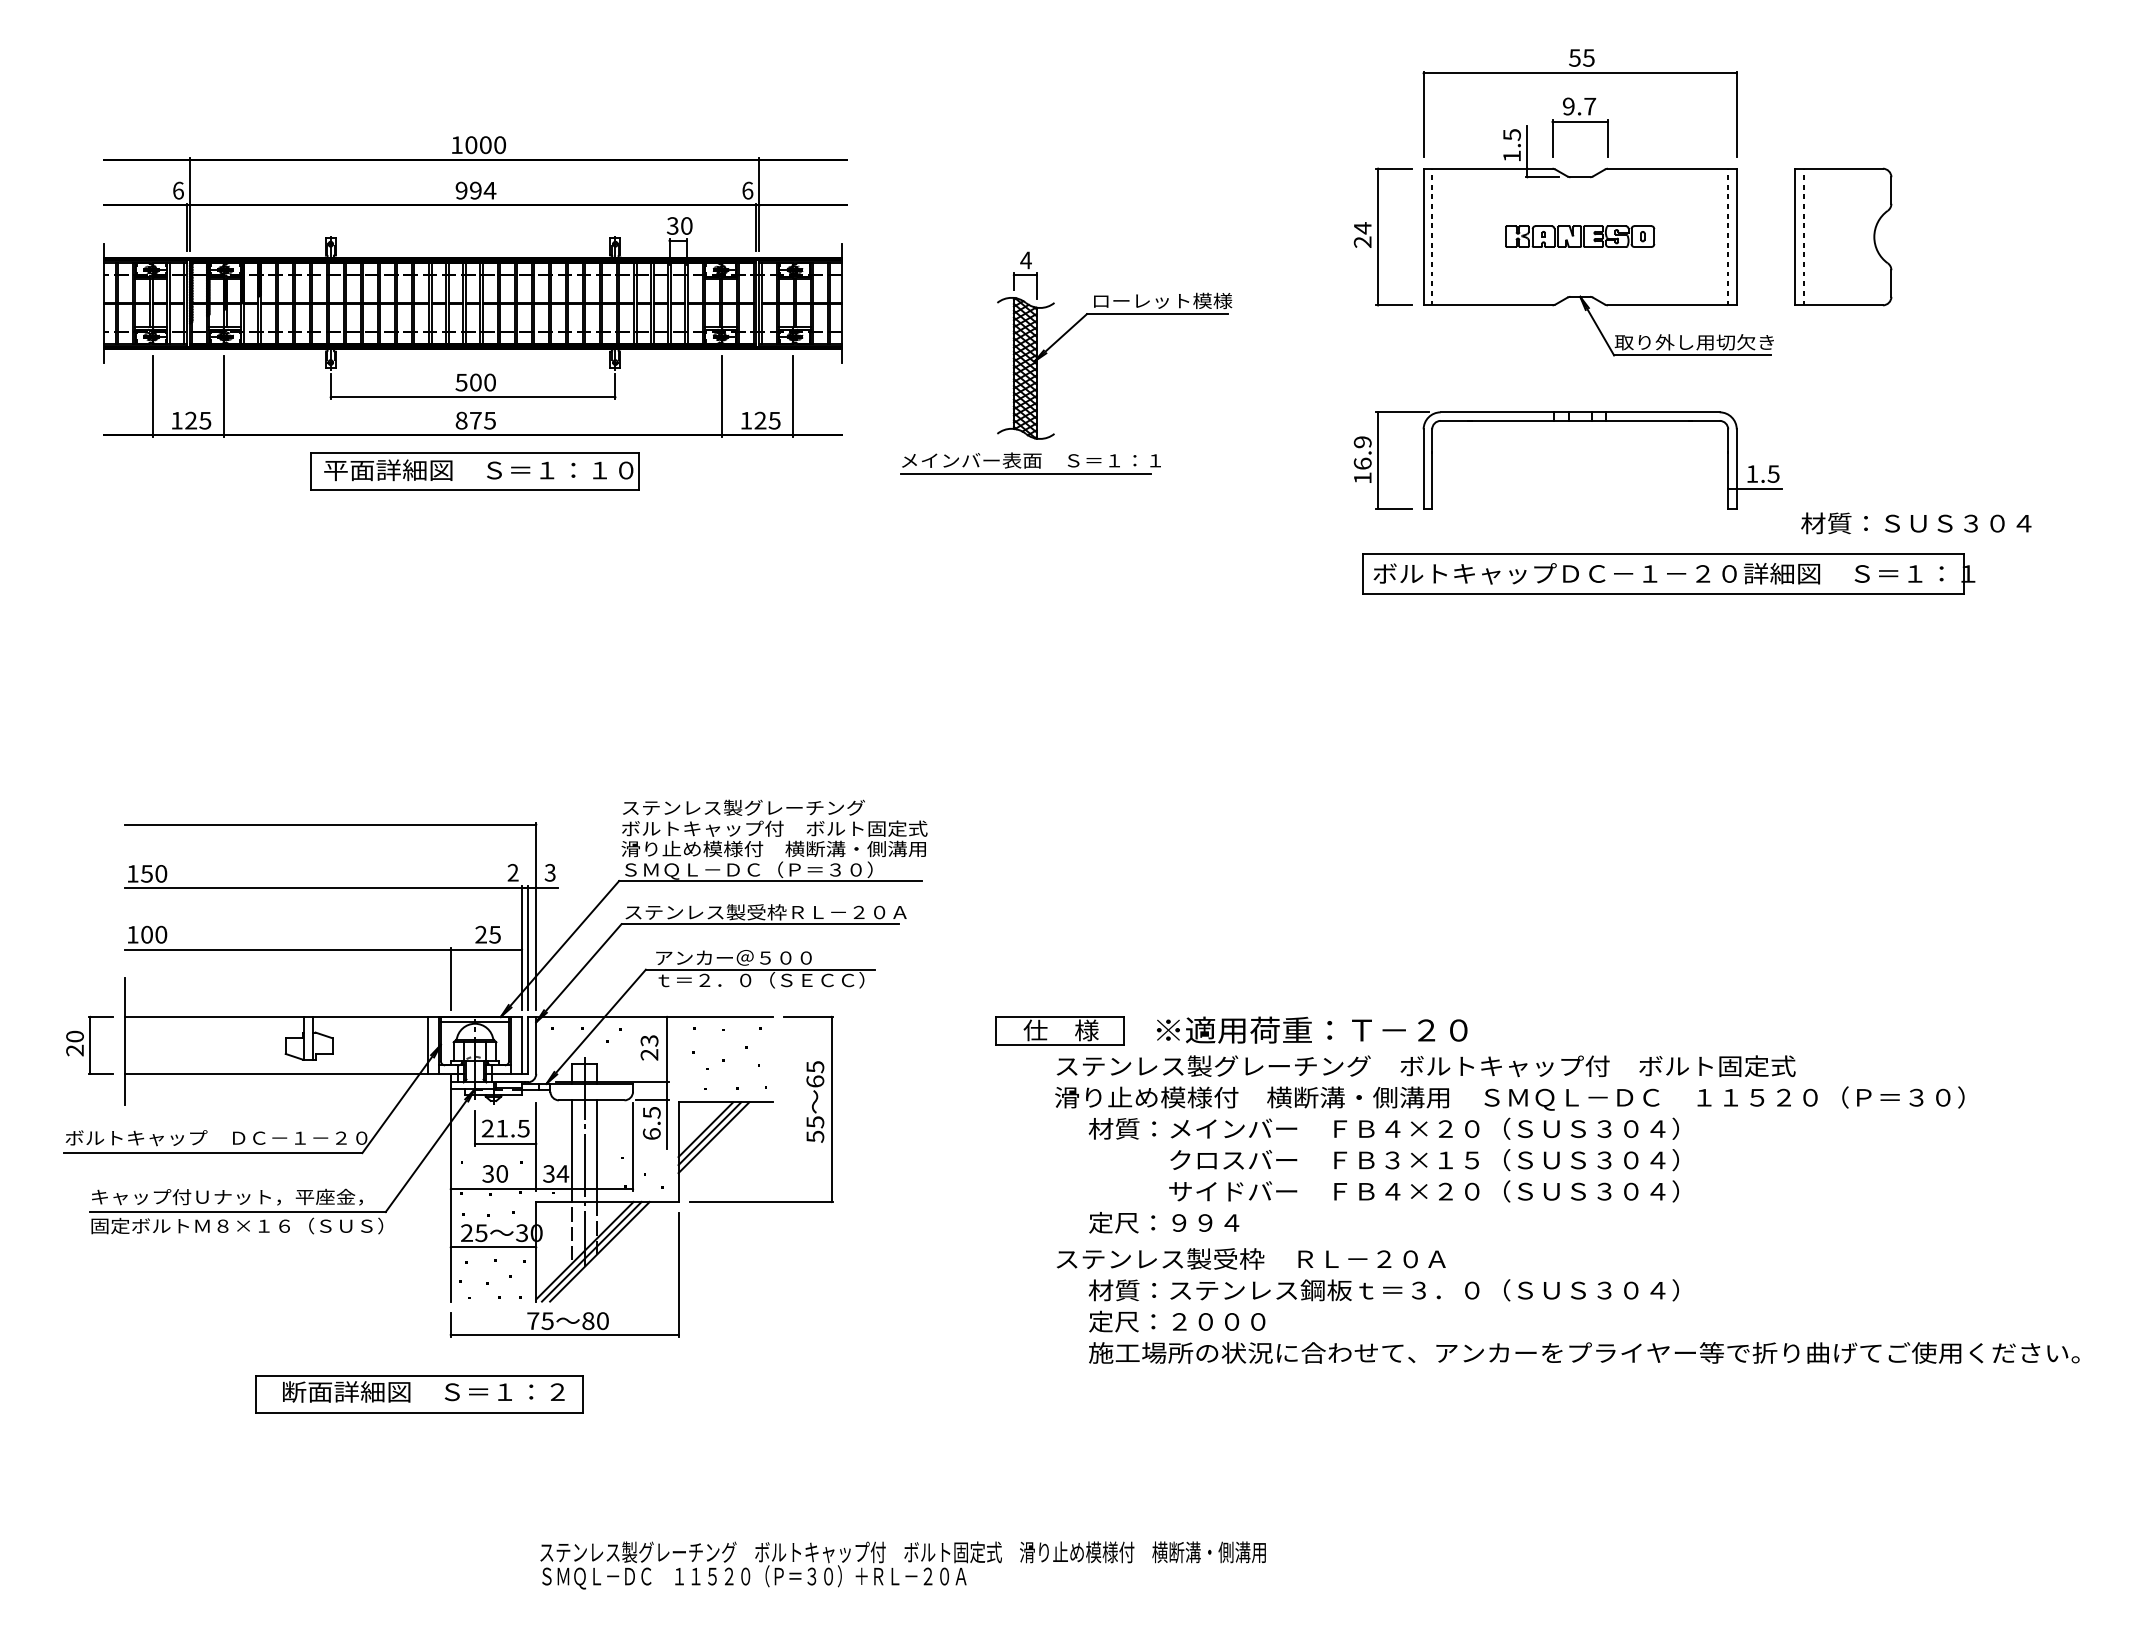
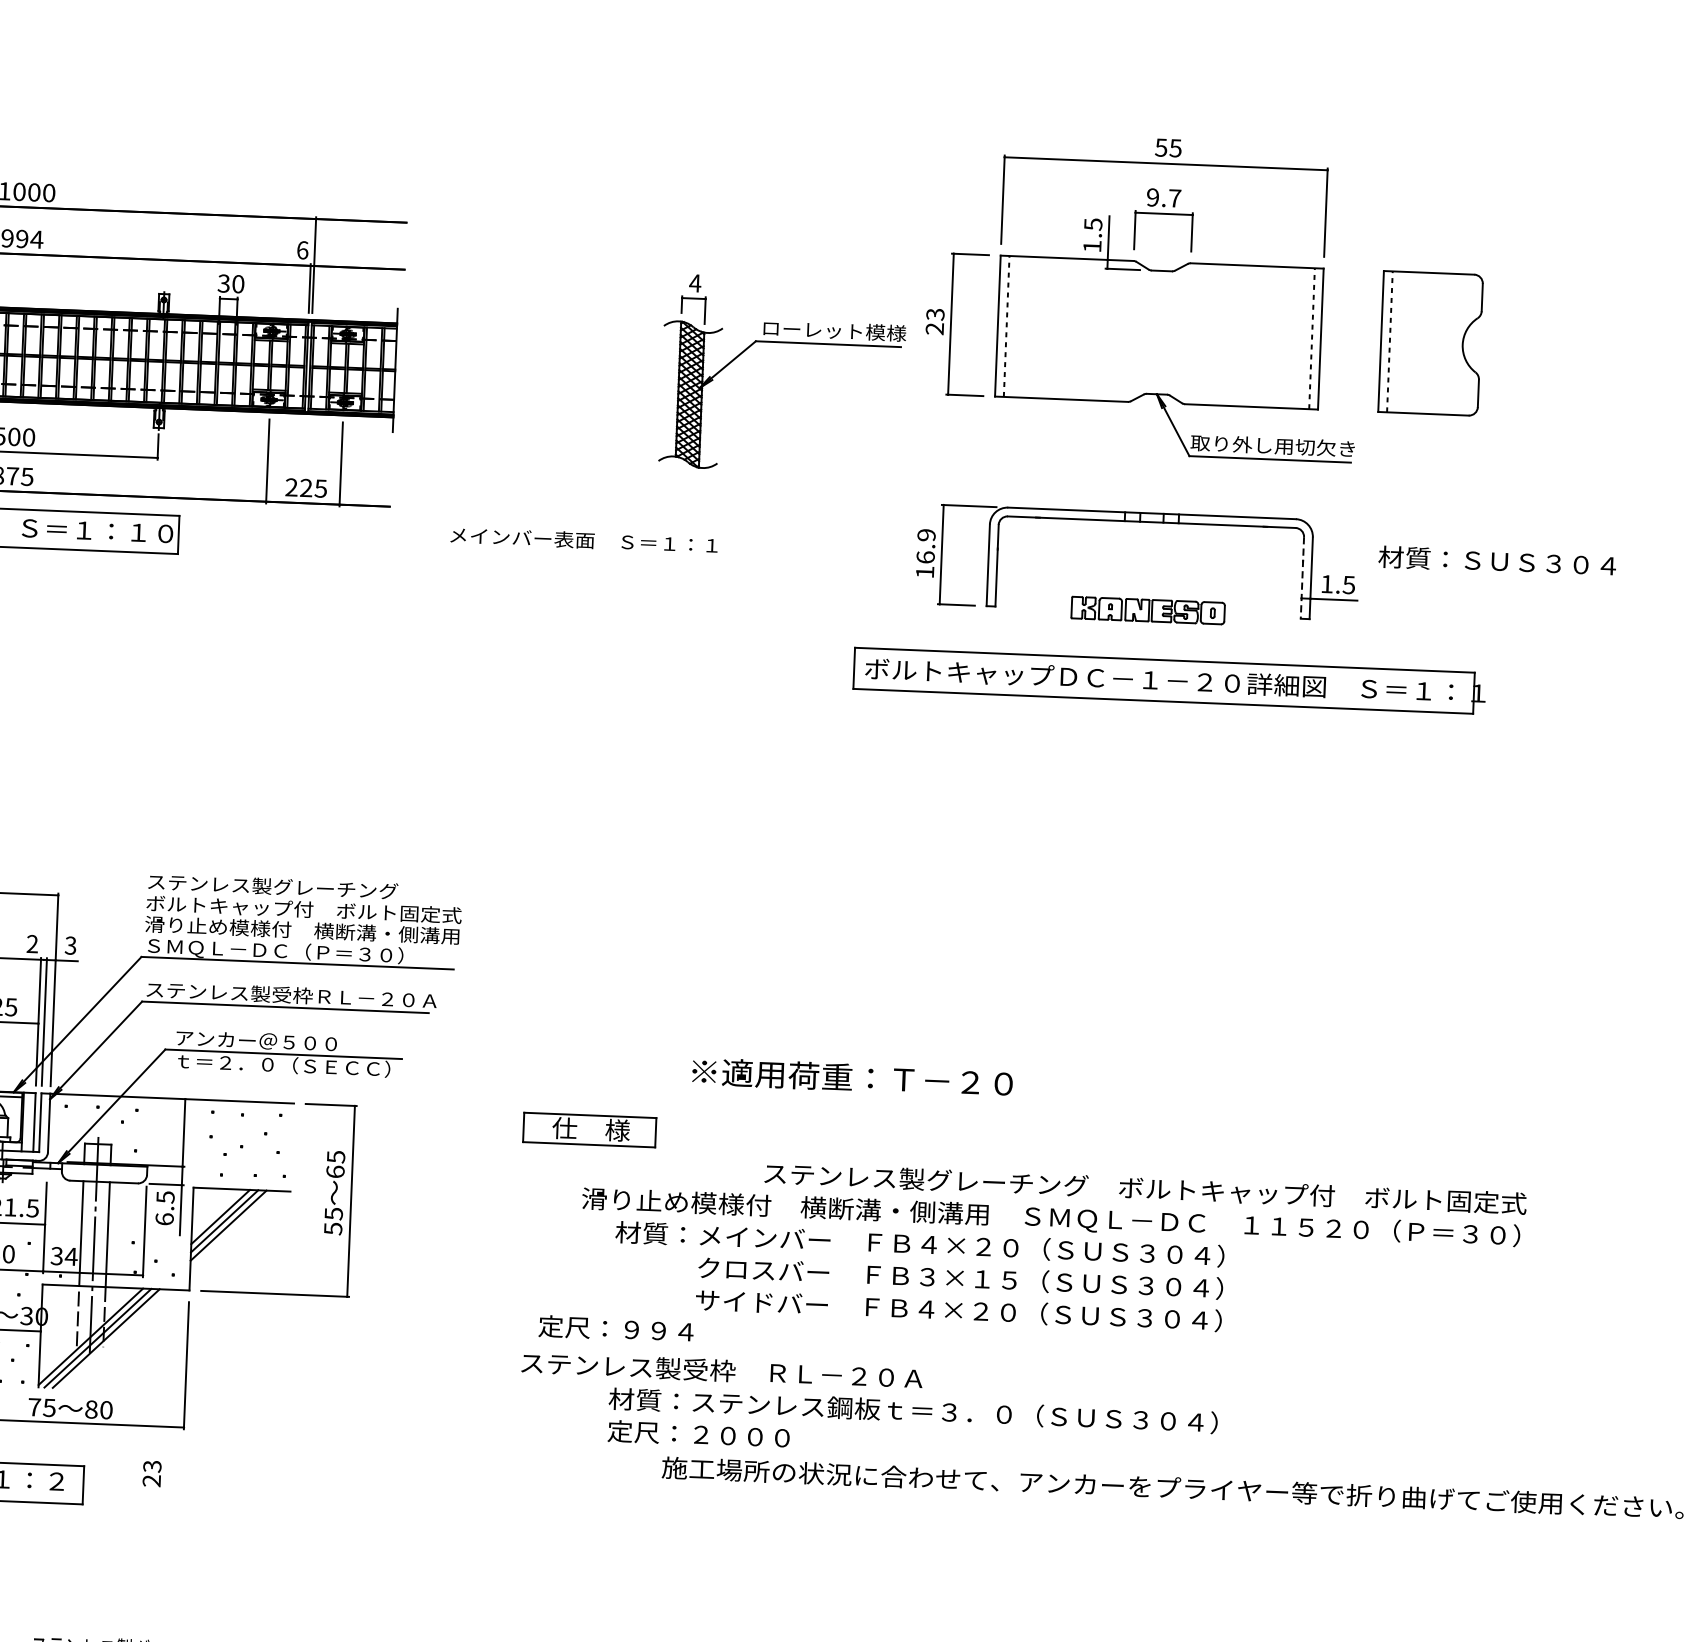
text: (1362, 228) -> (935, 314), 24 -> 23
part: (1580, 236) -> (1148, 610), moved
part: (1114, 314) -> (784, 342), moved
text: (746, 420) -> (291, 487), 125 -> 225
line: (1728, 469) -> (1302, 578), solid -> dashed
line: (1025, 473) -> (577, 553), removed
text: (1916, 523) -> (1497, 561), moved
part: (1668, 573) -> (1169, 680), moved
text: (1312, 1029) -> (852, 1076), moved
text: (649, 1047) -> (152, 1473), moved
text: (1425, 1066) -> (1144, 1188), moved
text: (1164, 1222) -> (616, 1328), moved
text: (1251, 1258) -> (722, 1370), moved
text: (1584, 1352) -> (1173, 1487), moved

